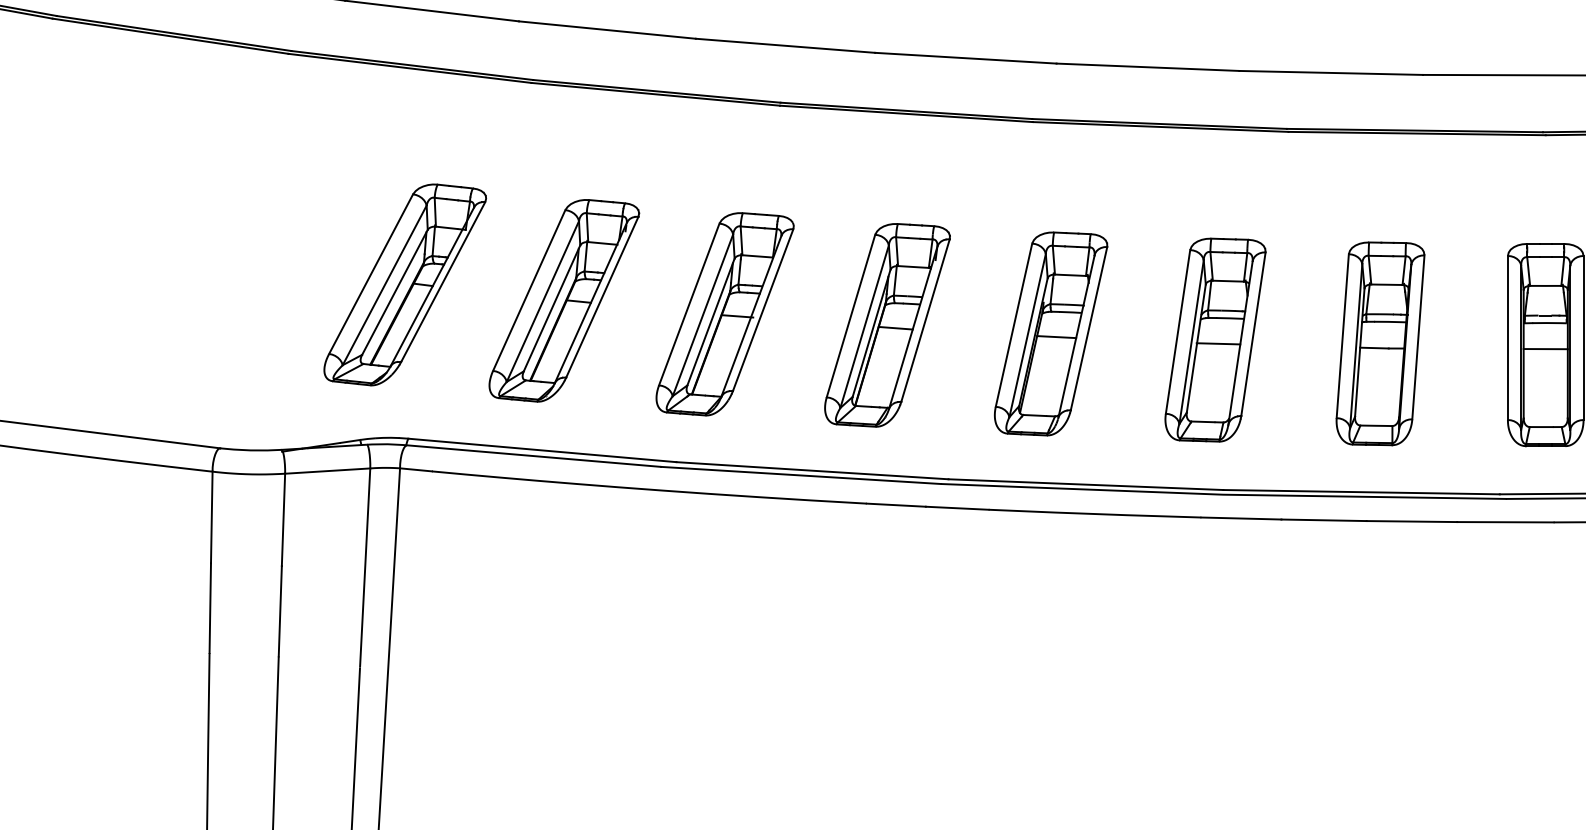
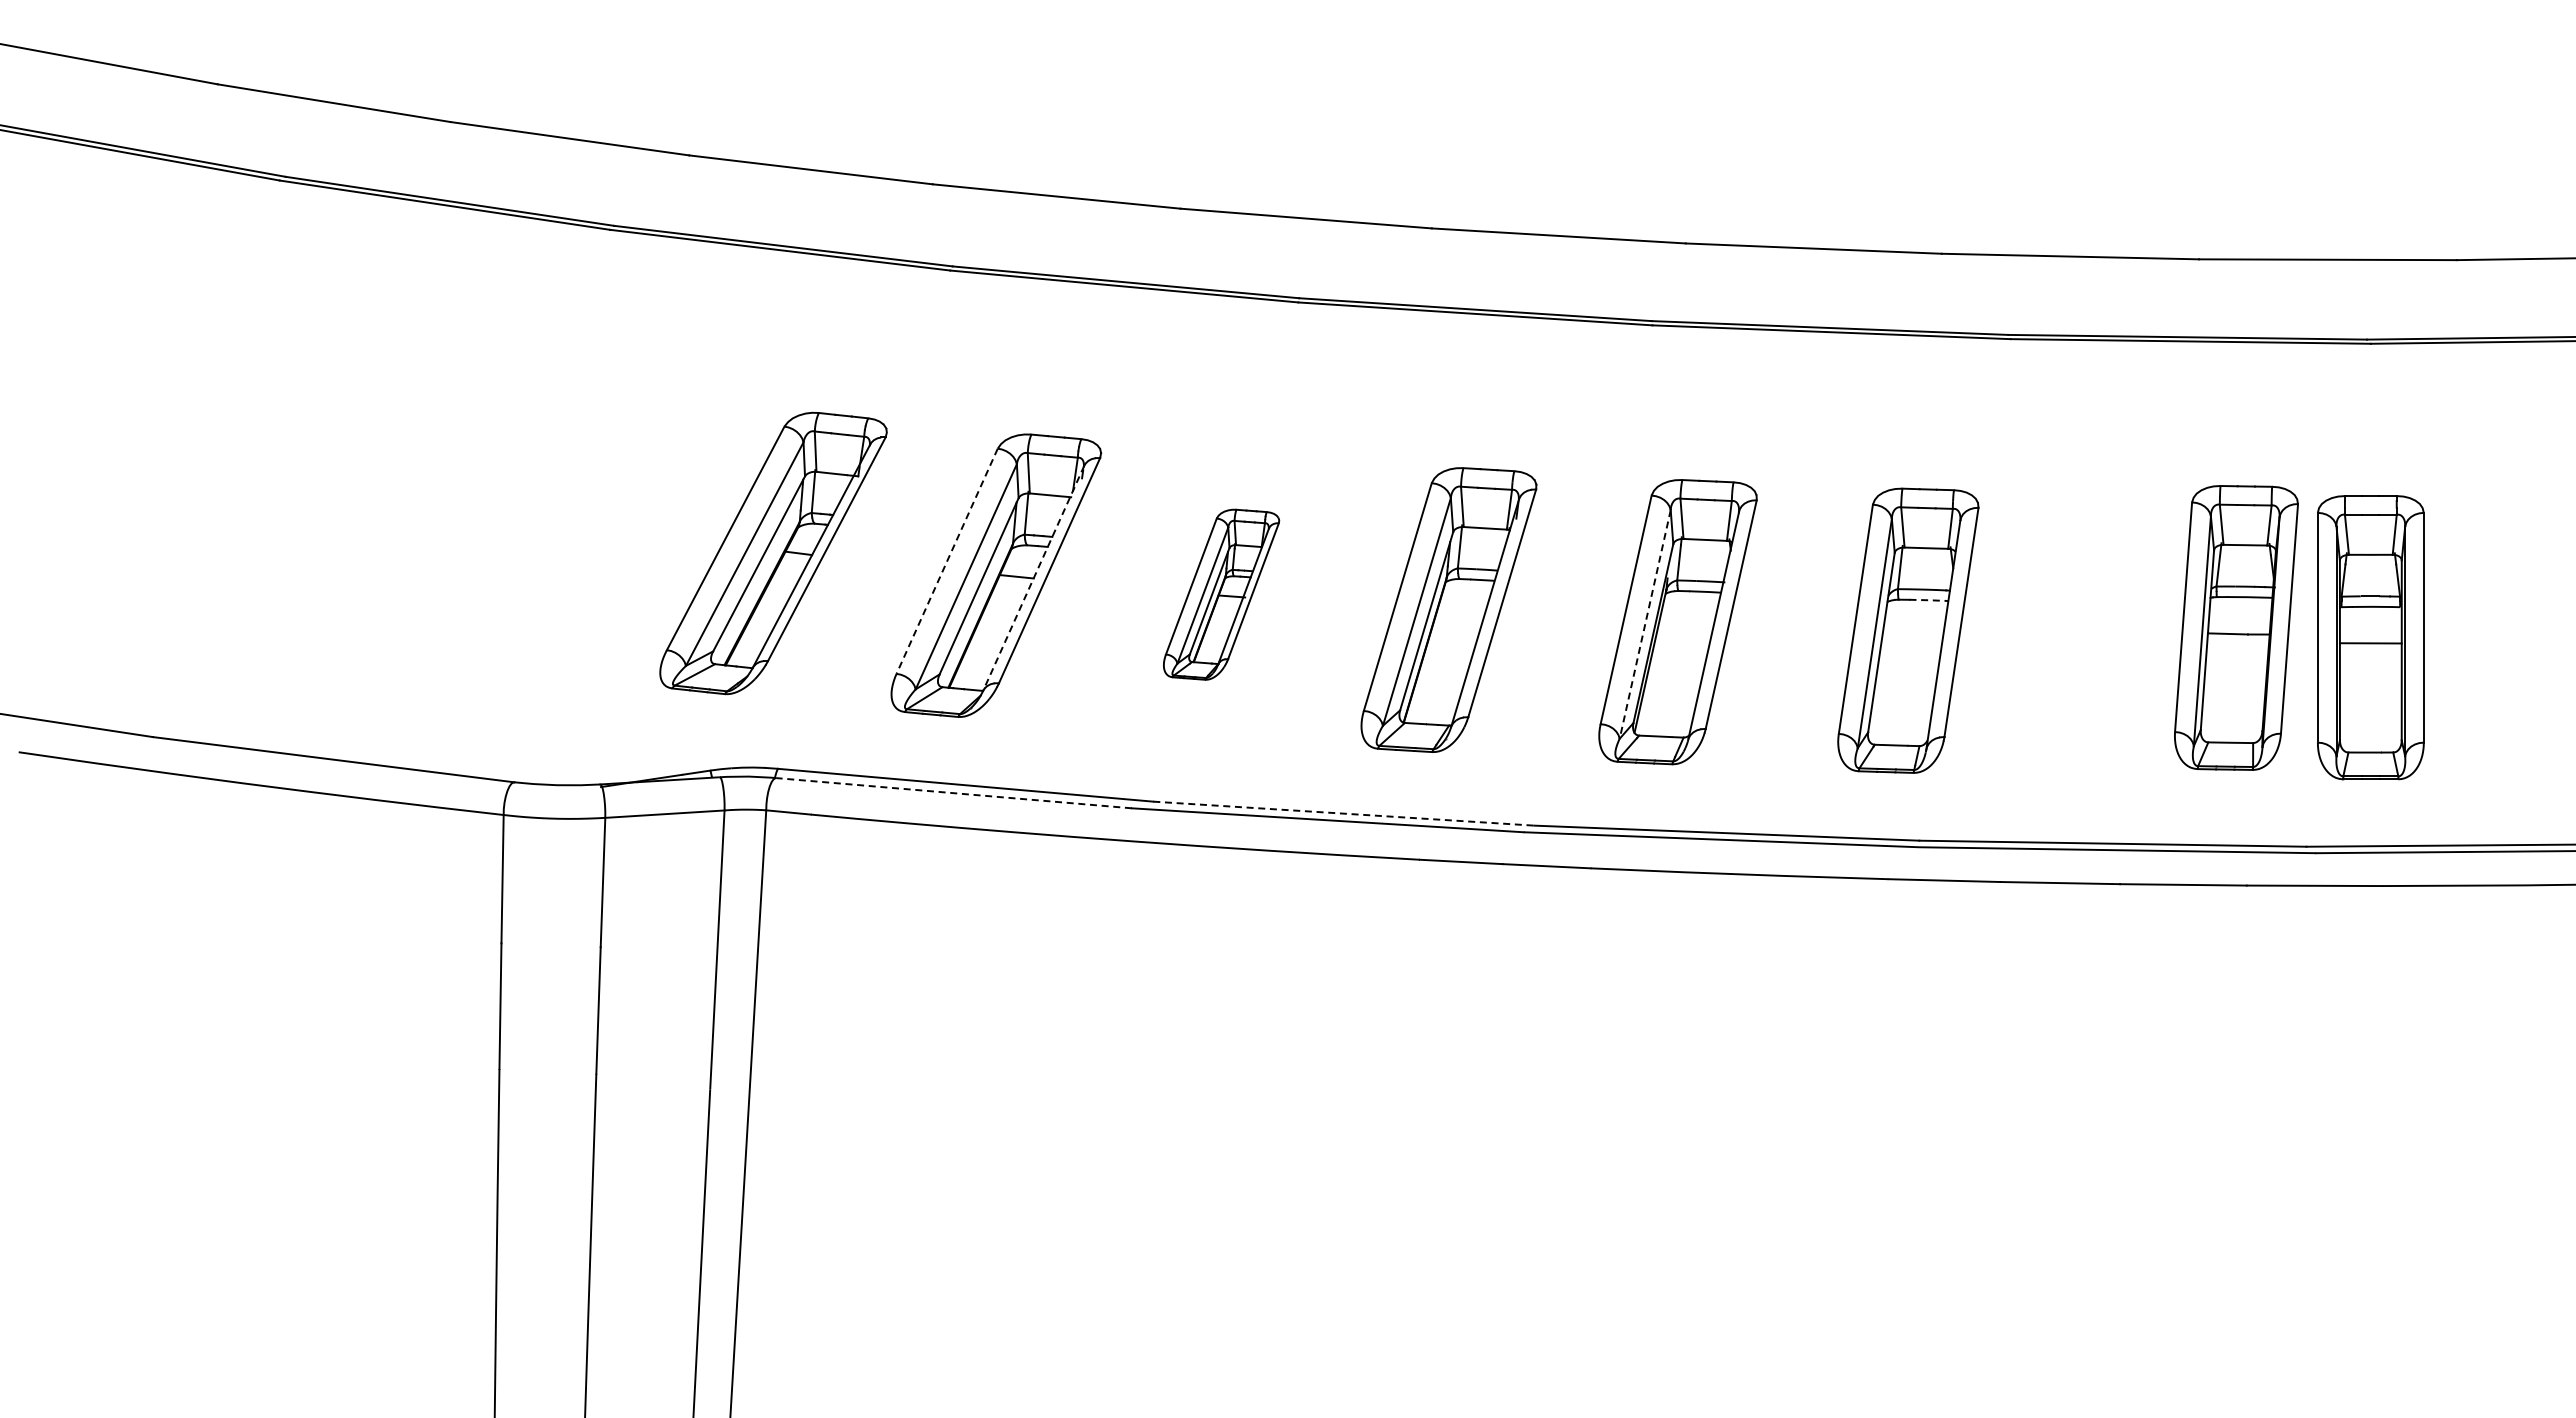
line: (528, 290) -> (946, 561), solid -> dashed
line: (590, 302) -> (1033, 578), solid -> dashed
part: (725, 314) -> (1221, 594), size x0.6
line: (1230, 318) -> (1929, 600), solid -> dashed
line: (895, 327) -> (1460, 613), removed
line: (1027, 335) -> (1645, 624), solid -> dashed
line: (1056, 337) -> (1685, 626), removed
line: (1218, 343) -> (1912, 635), removed
part: (1380, 343) -> (2236, 627), moved
line: (534, 456) -> (954, 793), solid -> dashed
line: (812, 470) -> (1343, 813), solid -> dashed

